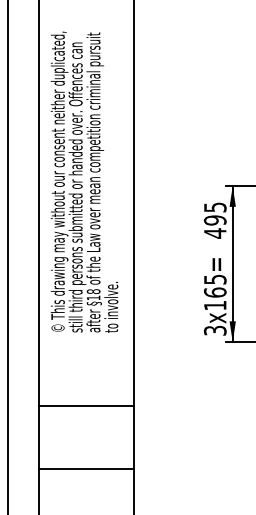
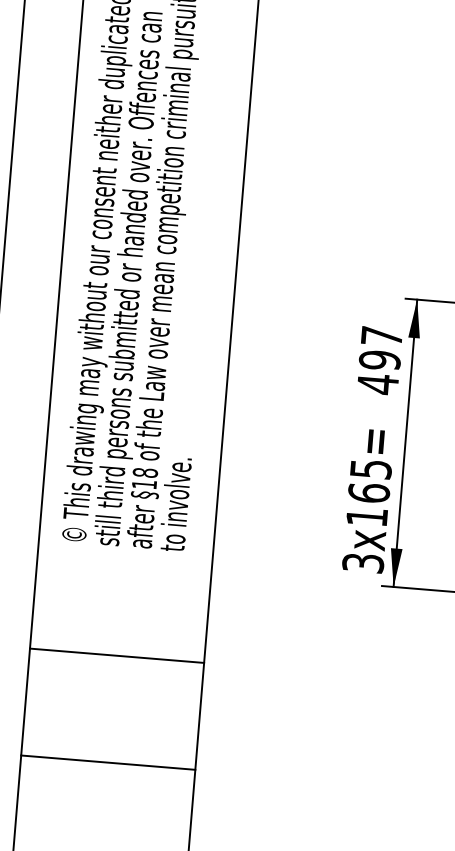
text: (215, 207) -> (382, 336), 495 -> 497
line: (86, 405) -> (117, 655), moved
line: (86, 468) -> (108, 762), moved

